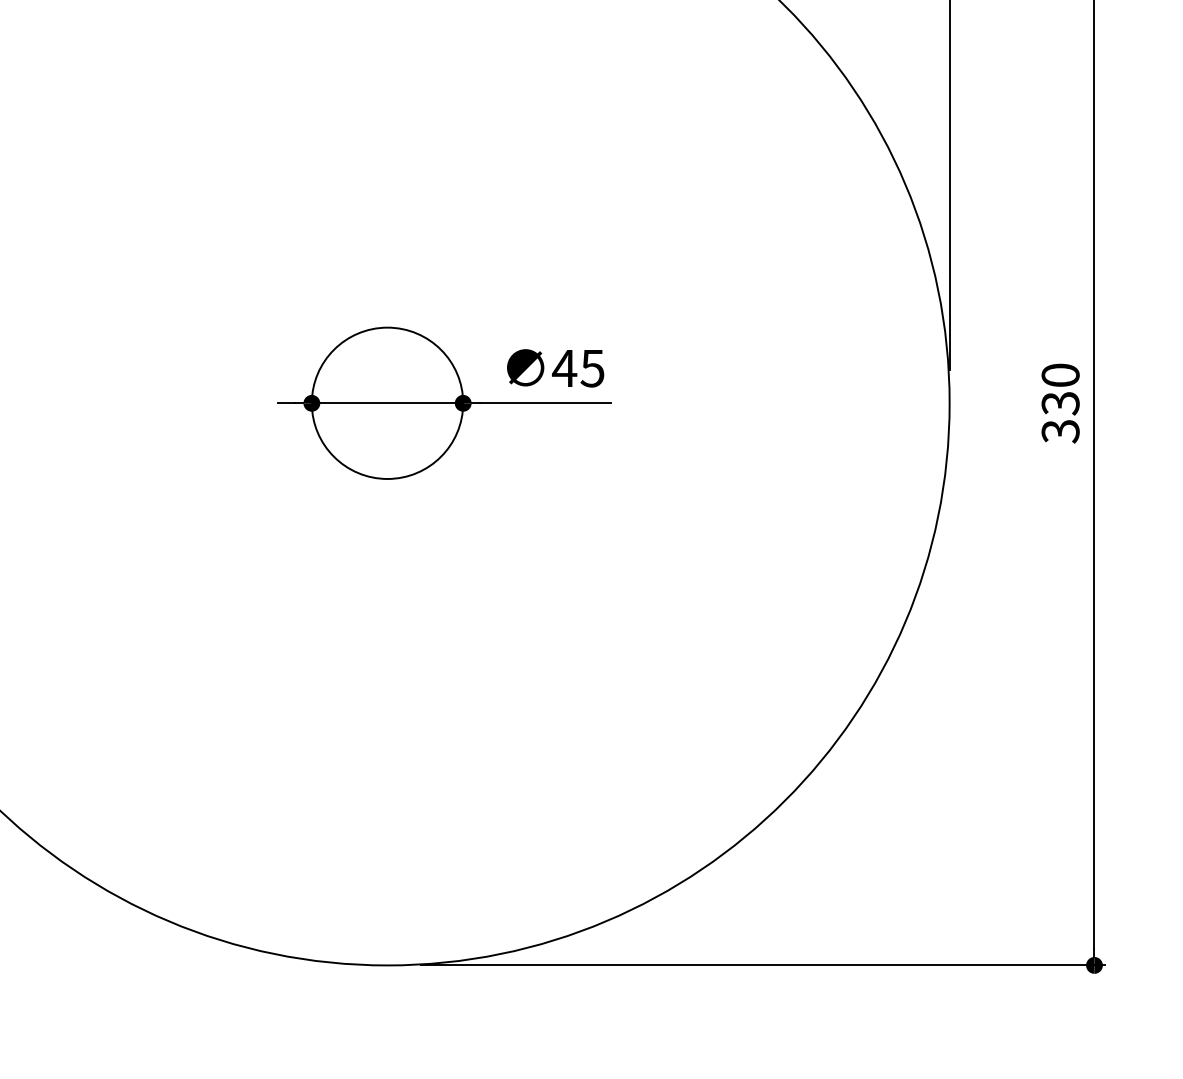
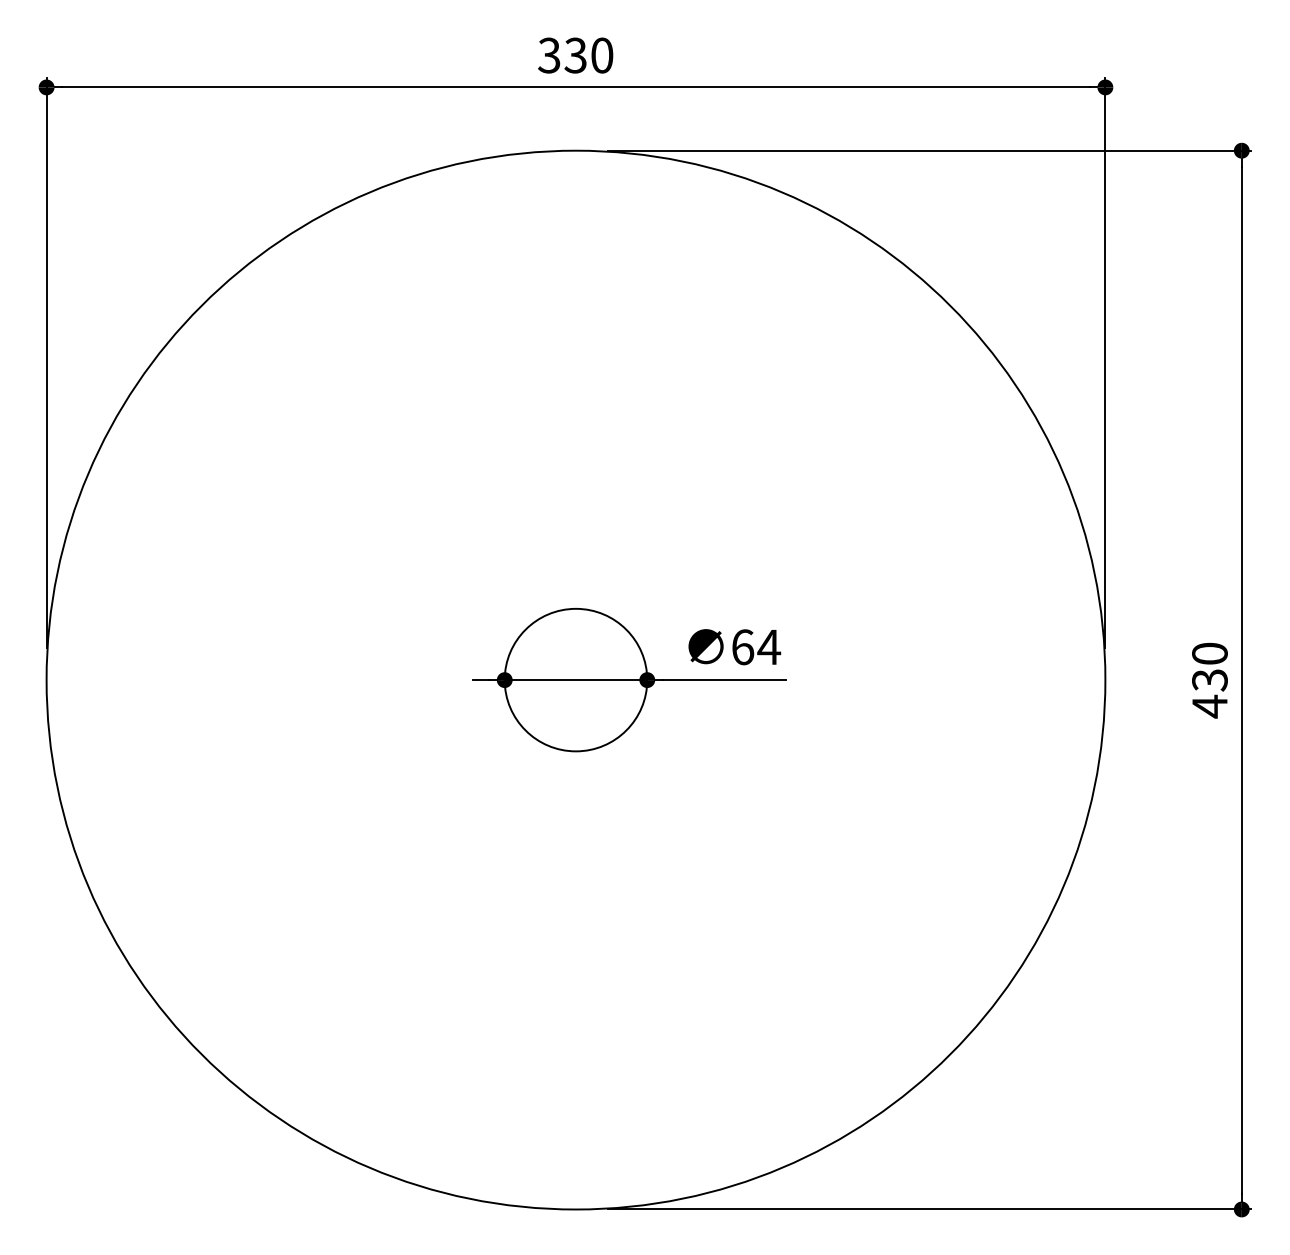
text: (578, 368) -> (755, 647), 45 -> 64
text: (1060, 431) -> (1209, 706), 330 -> 430

